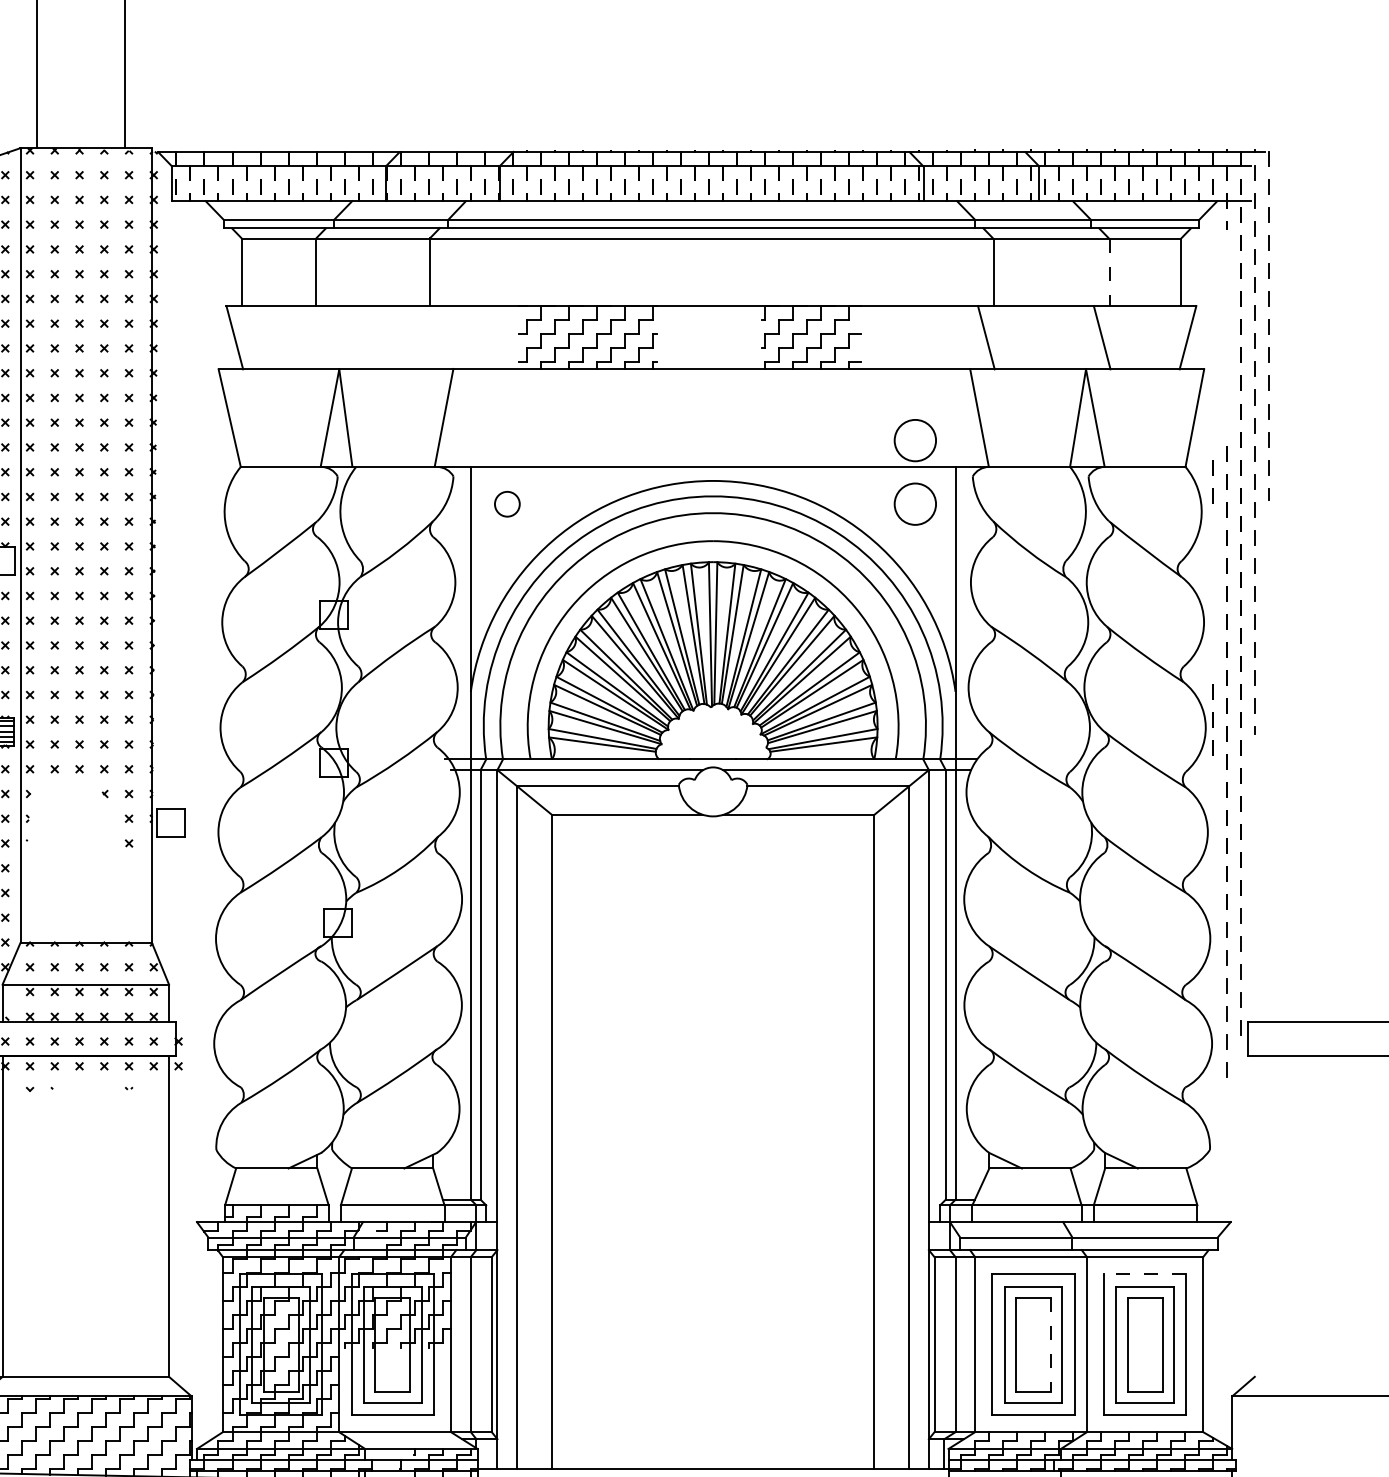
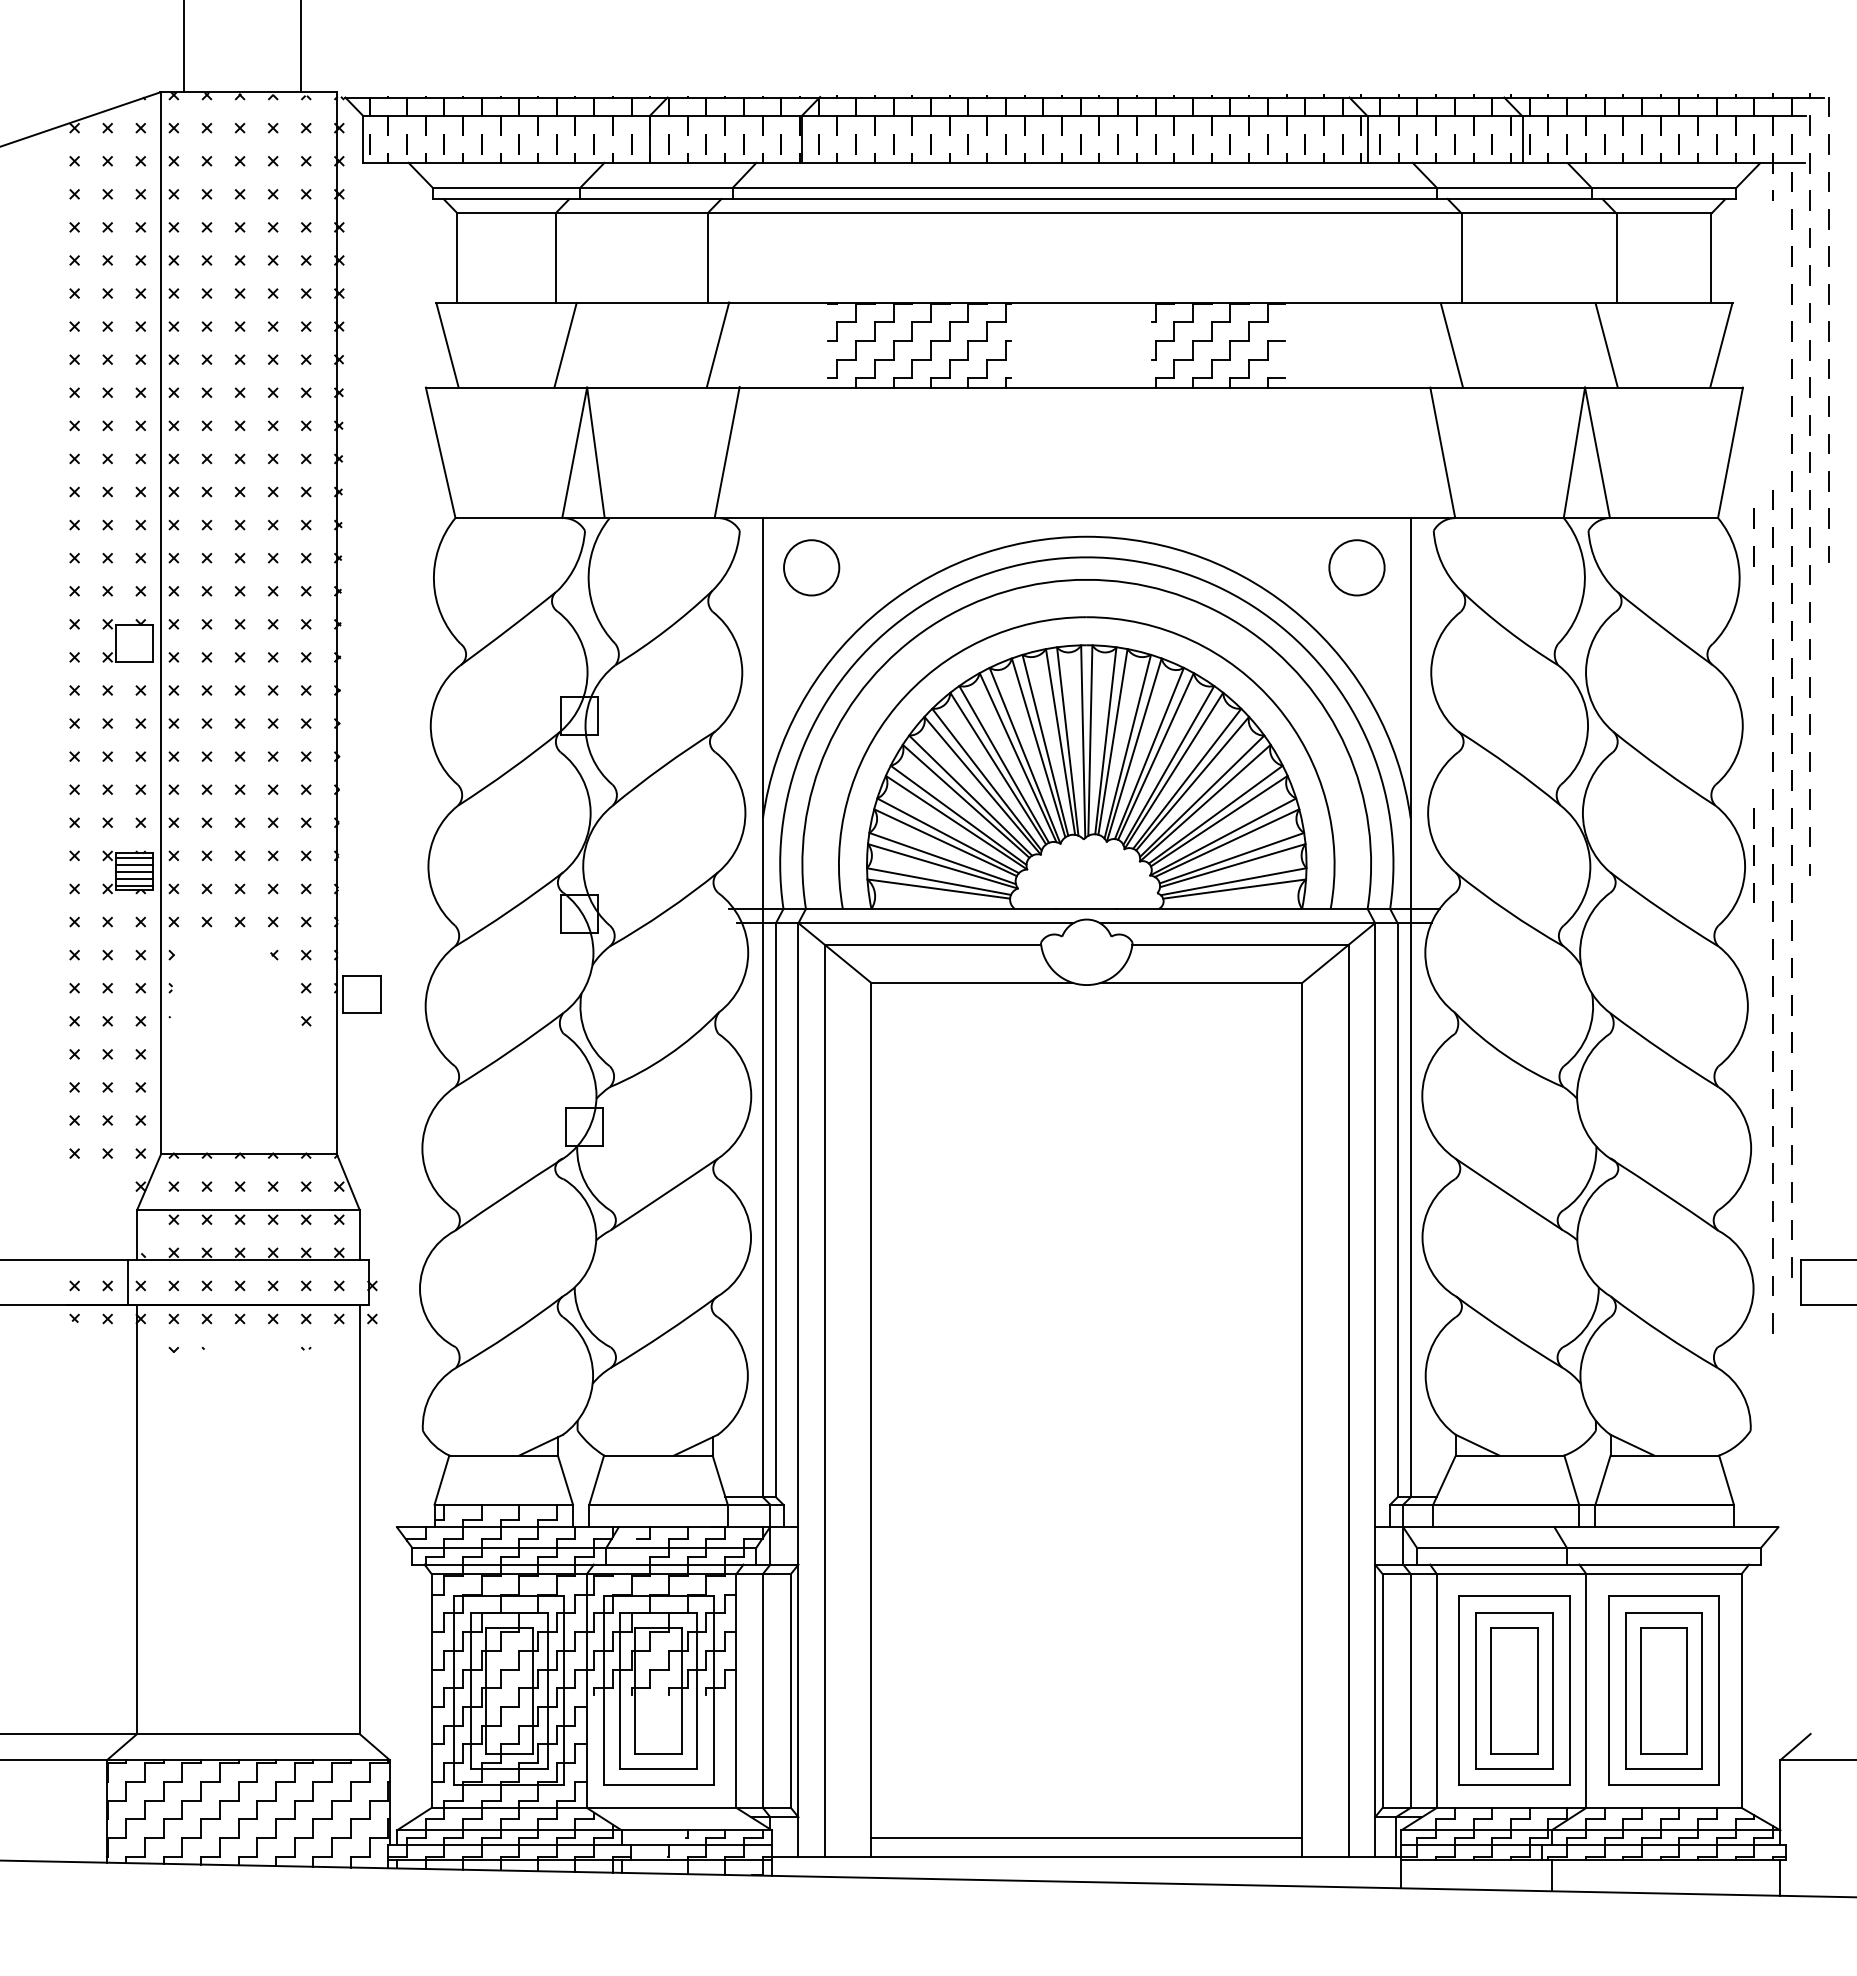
line: (1109, 272) -> (1616, 258), dashed -> solid
line: (323, 337) -> (565, 345), added
line: (436, 337) -> (717, 344), added
circle: (914, 440) -> (1356, 482), removed
circle: (507, 503) -> (811, 567), size x1.67
line: (1144, 1273) -> (1663, 1596), dashed -> solid
line: (1050, 1344) -> (1537, 1690), dashed -> solid
line: (712, 1454) -> (1086, 1837), added

